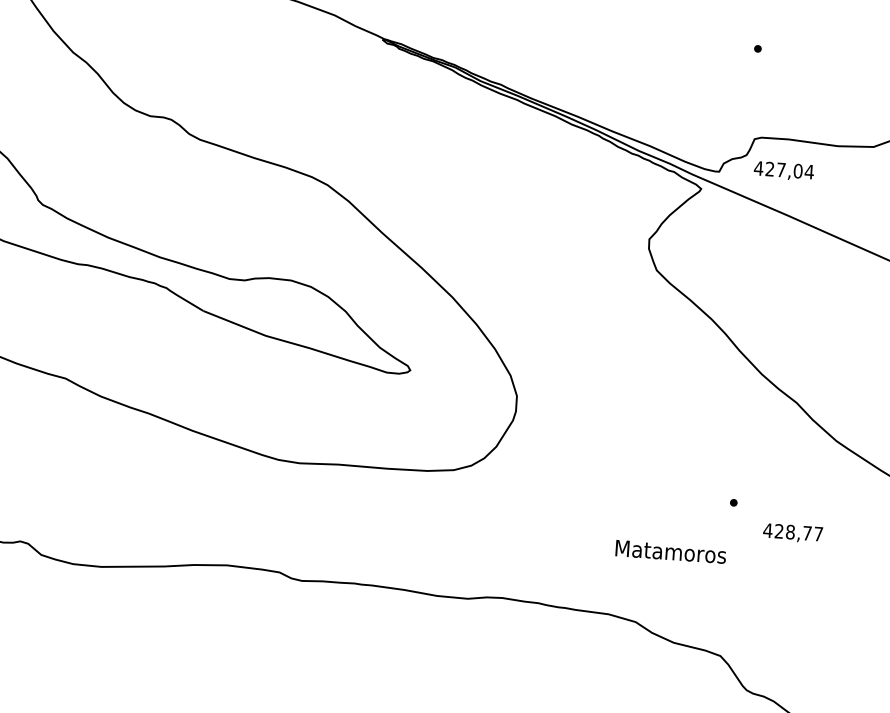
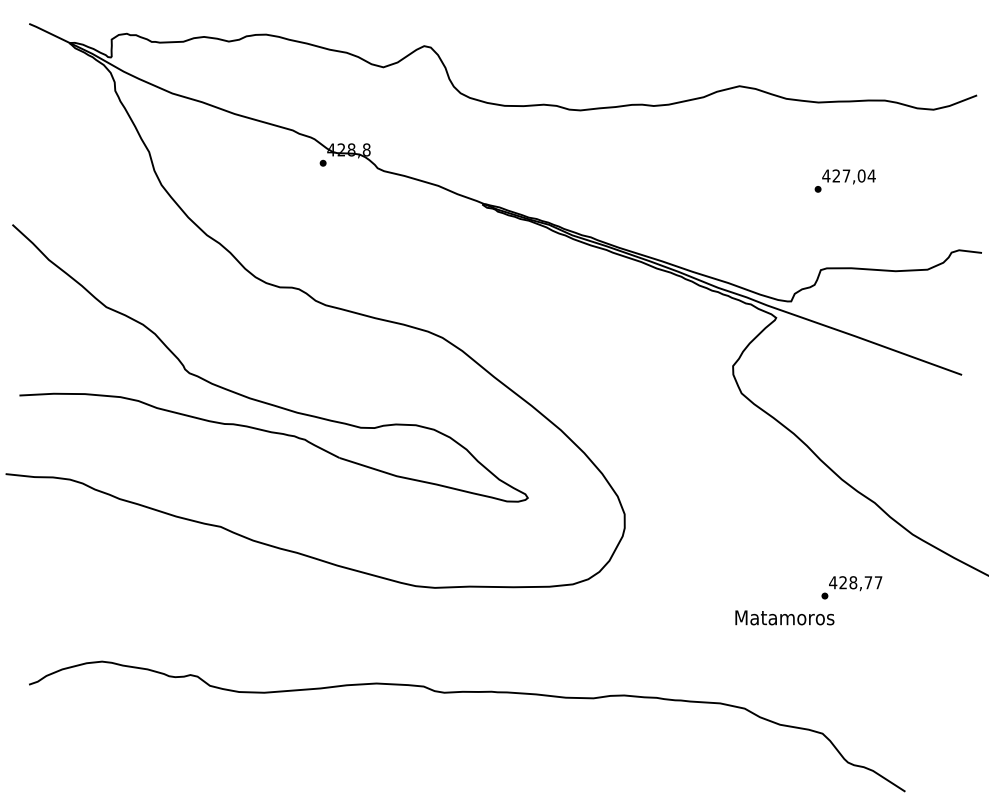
text: (783, 170) -> (848, 176), moved
text: (792, 533) -> (855, 583), moved
text: (670, 551) -> (784, 617), moved

